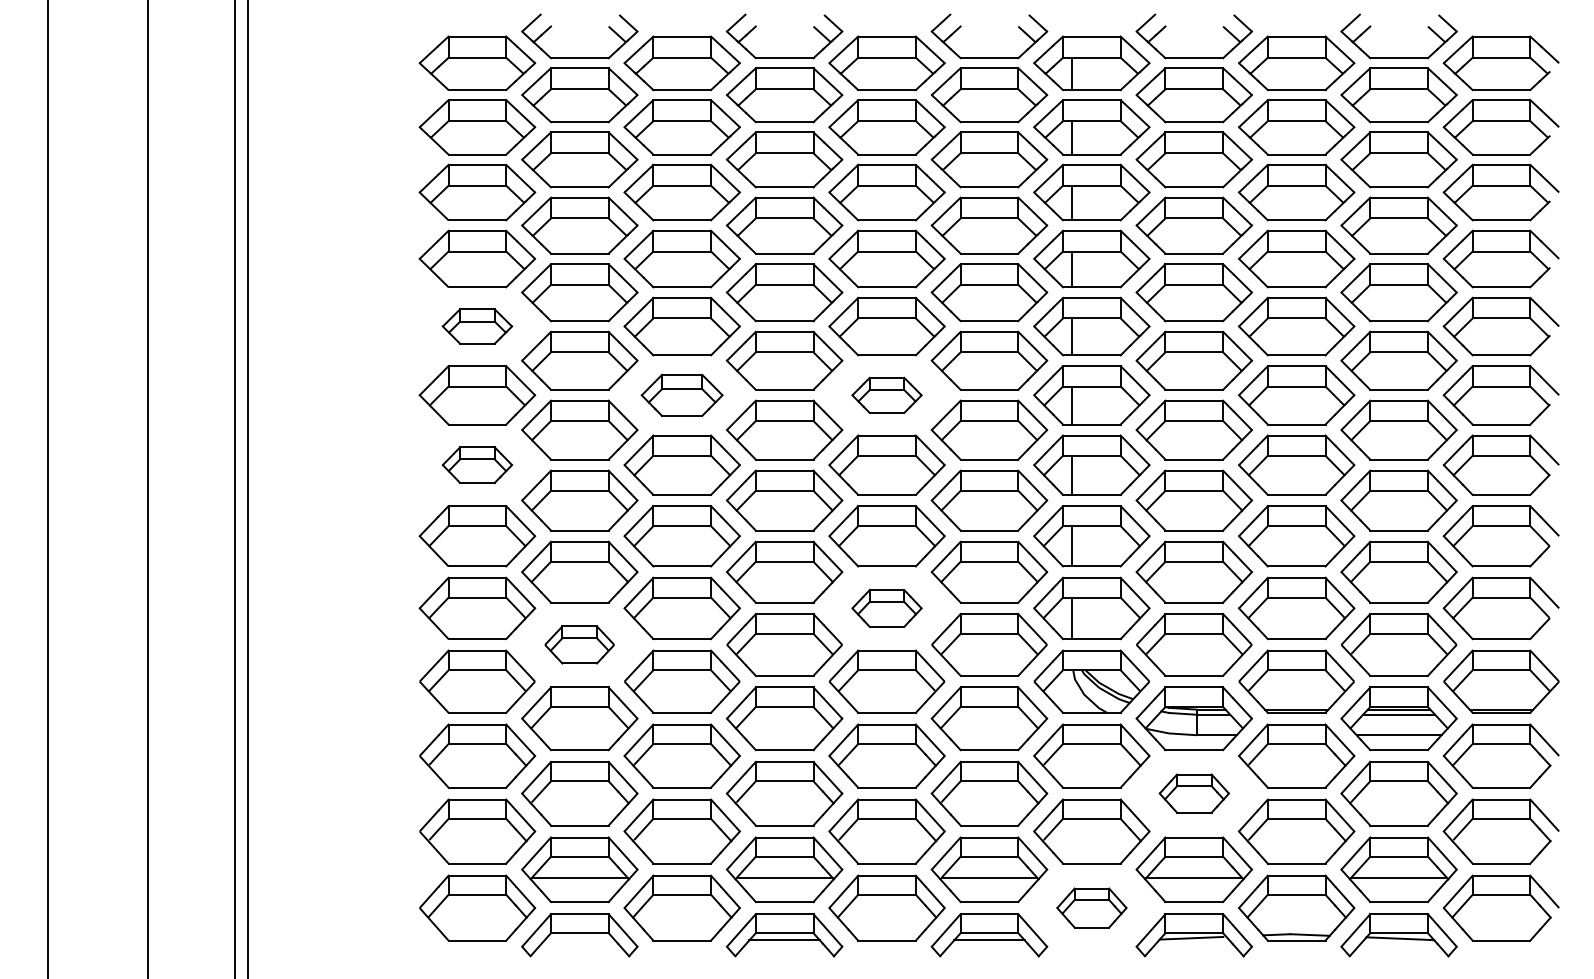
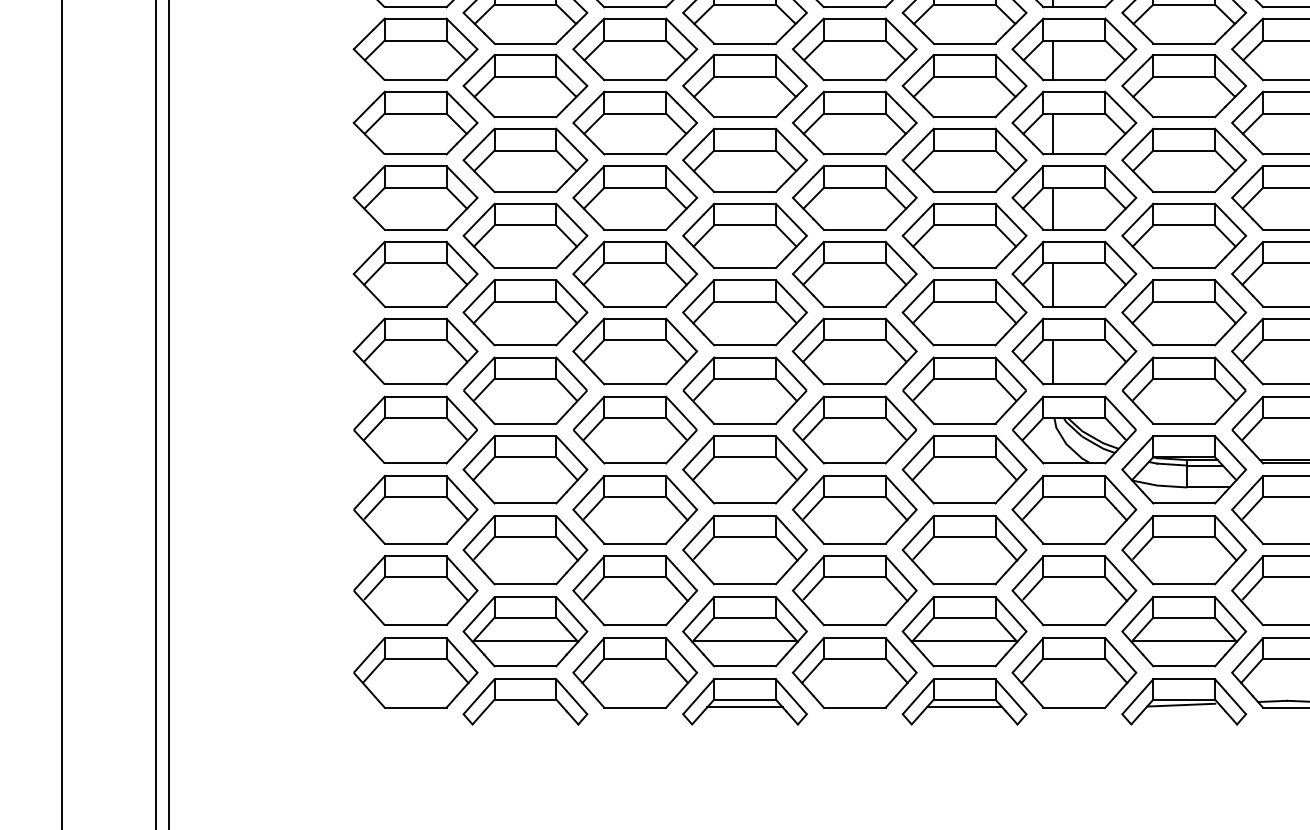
part: (477, 326) -> (415, 49), size x1.67
part: (681, 395) -> (634, 123), size x1.43
part: (886, 395) -> (854, 123), size x1.67
part: (477, 464) -> (415, 197), size x1.67
part: (886, 608) -> (854, 351), size x1.67
part: (579, 644) -> (525, 390), size x1.67
part: (1194, 793) -> (1184, 549), size x1.67
part: (1091, 907) -> (1073, 672), size x1.67

